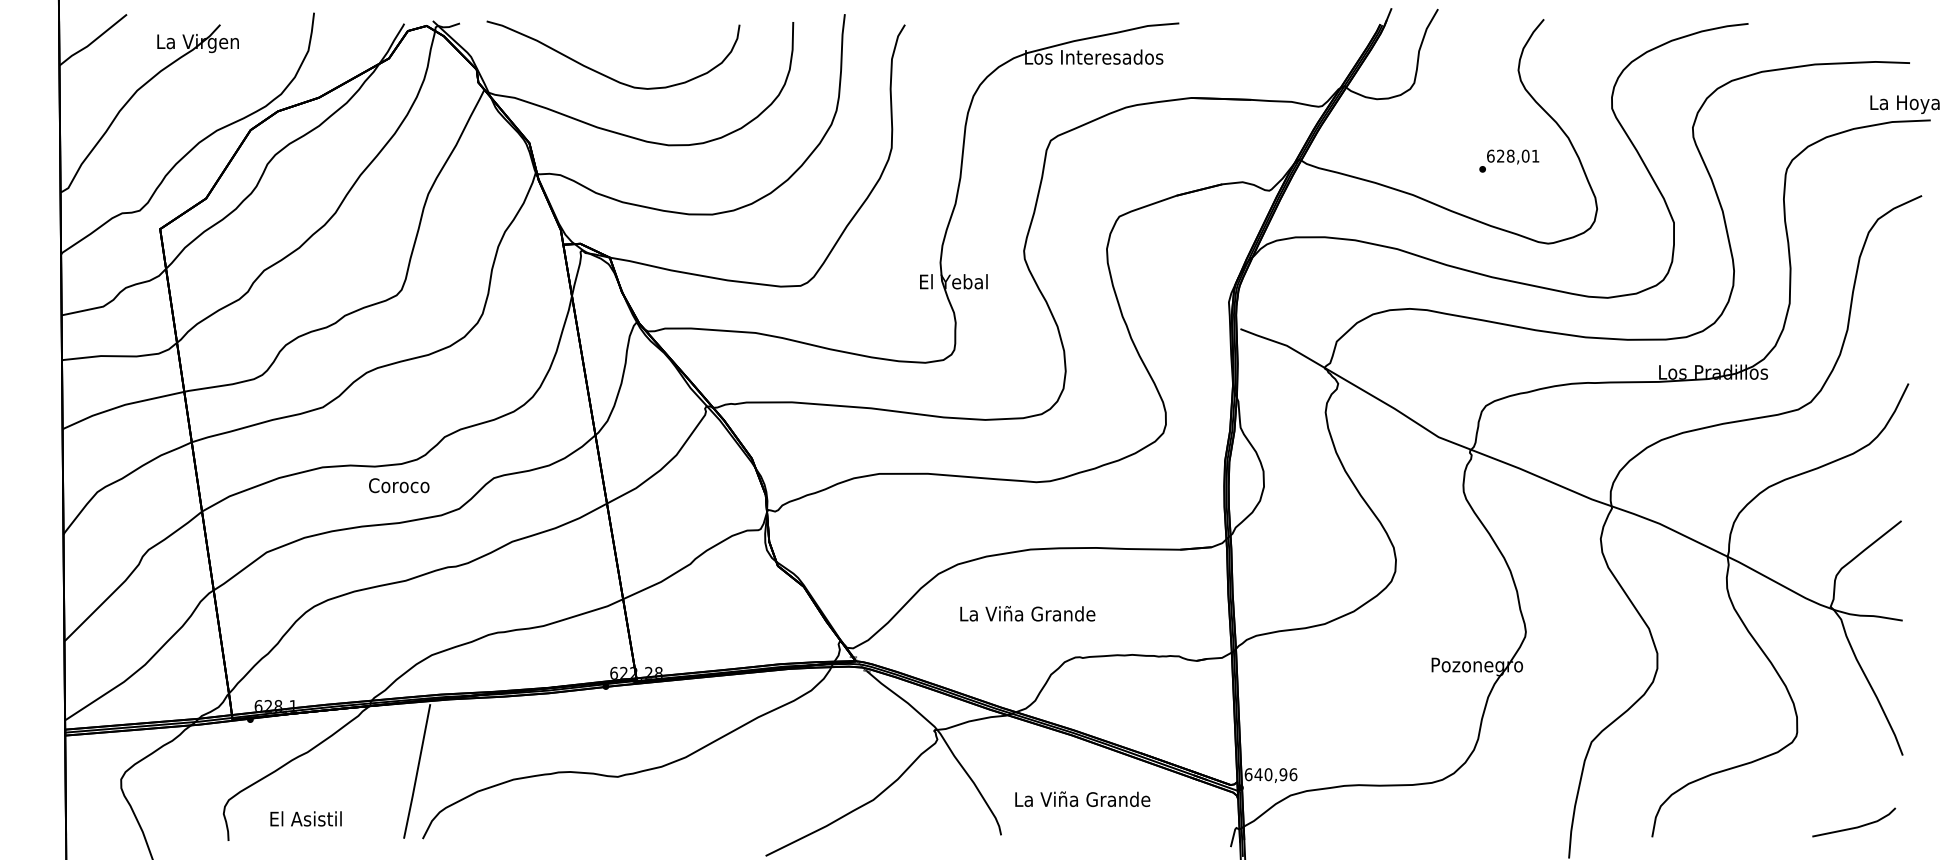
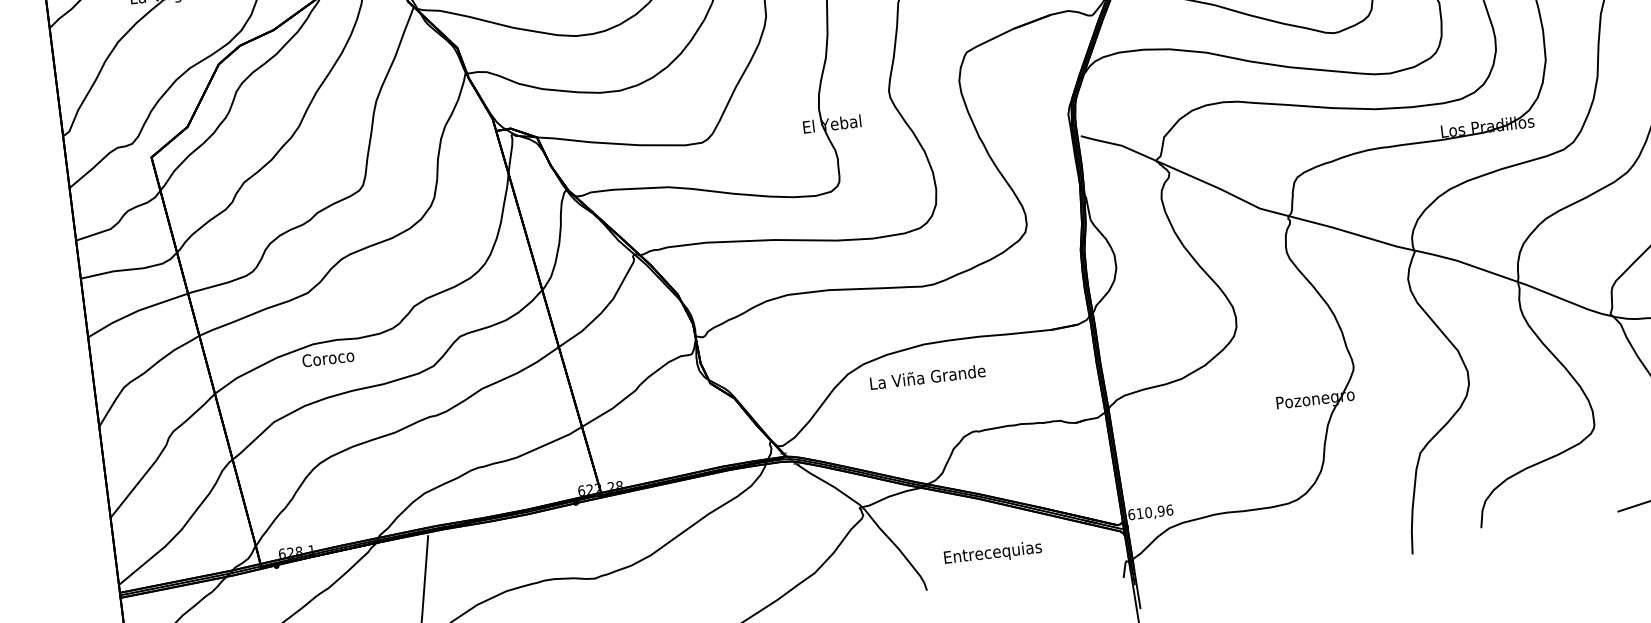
text: (399, 485) -> (328, 358), moved
text: (1027, 613) -> (927, 376), moved
text: (1258, 774) -> (1140, 513), 640,96 -> 610,96
text: (1082, 800) -> (992, 552), La Viña Grande -> Entrecequias

